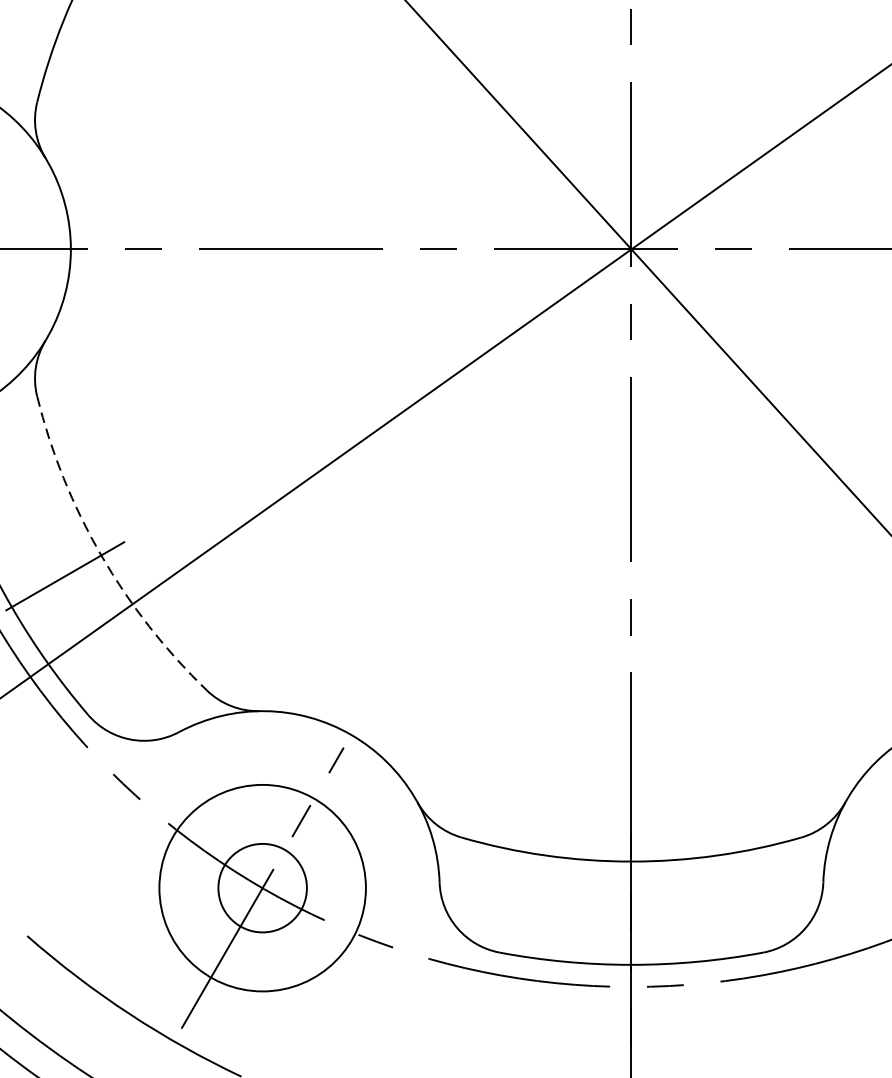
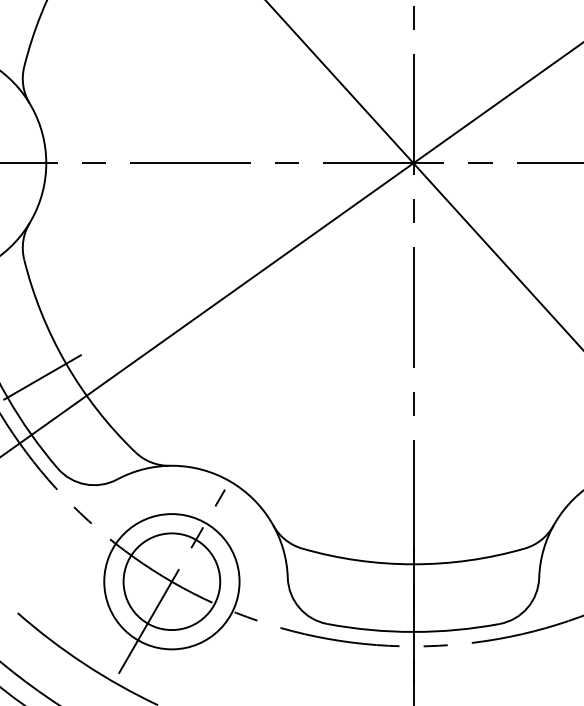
arc: (101, 555) -> (66, 363), dashed -> solid
circle: (262, 887) -> (171, 581), size x1.67

